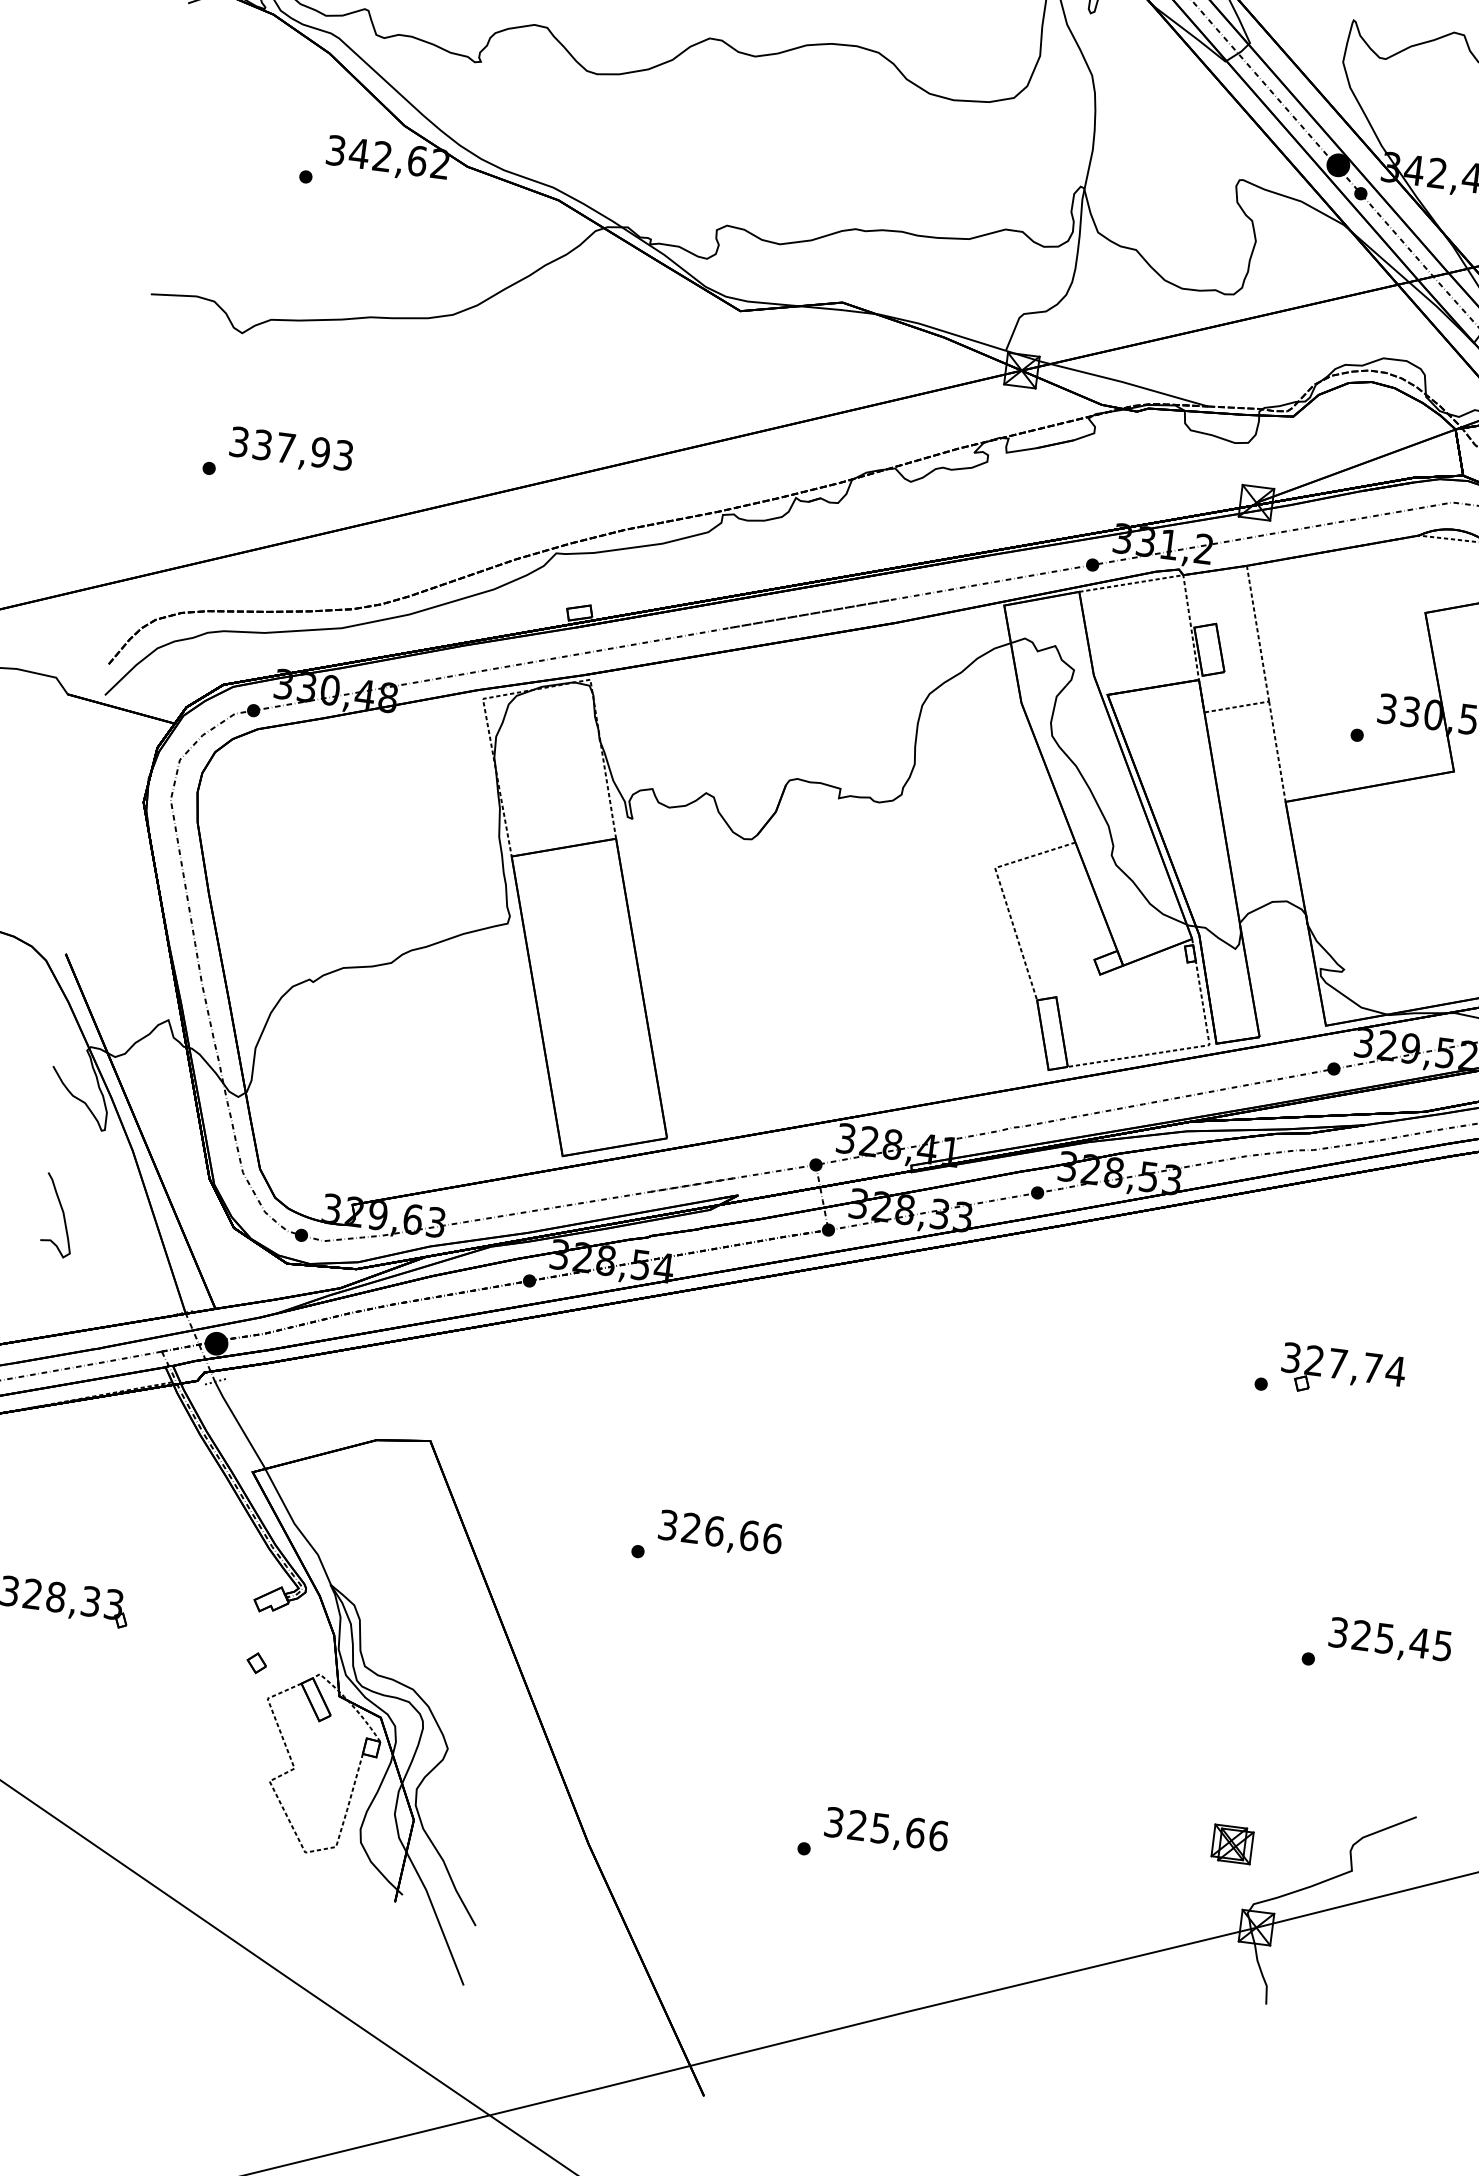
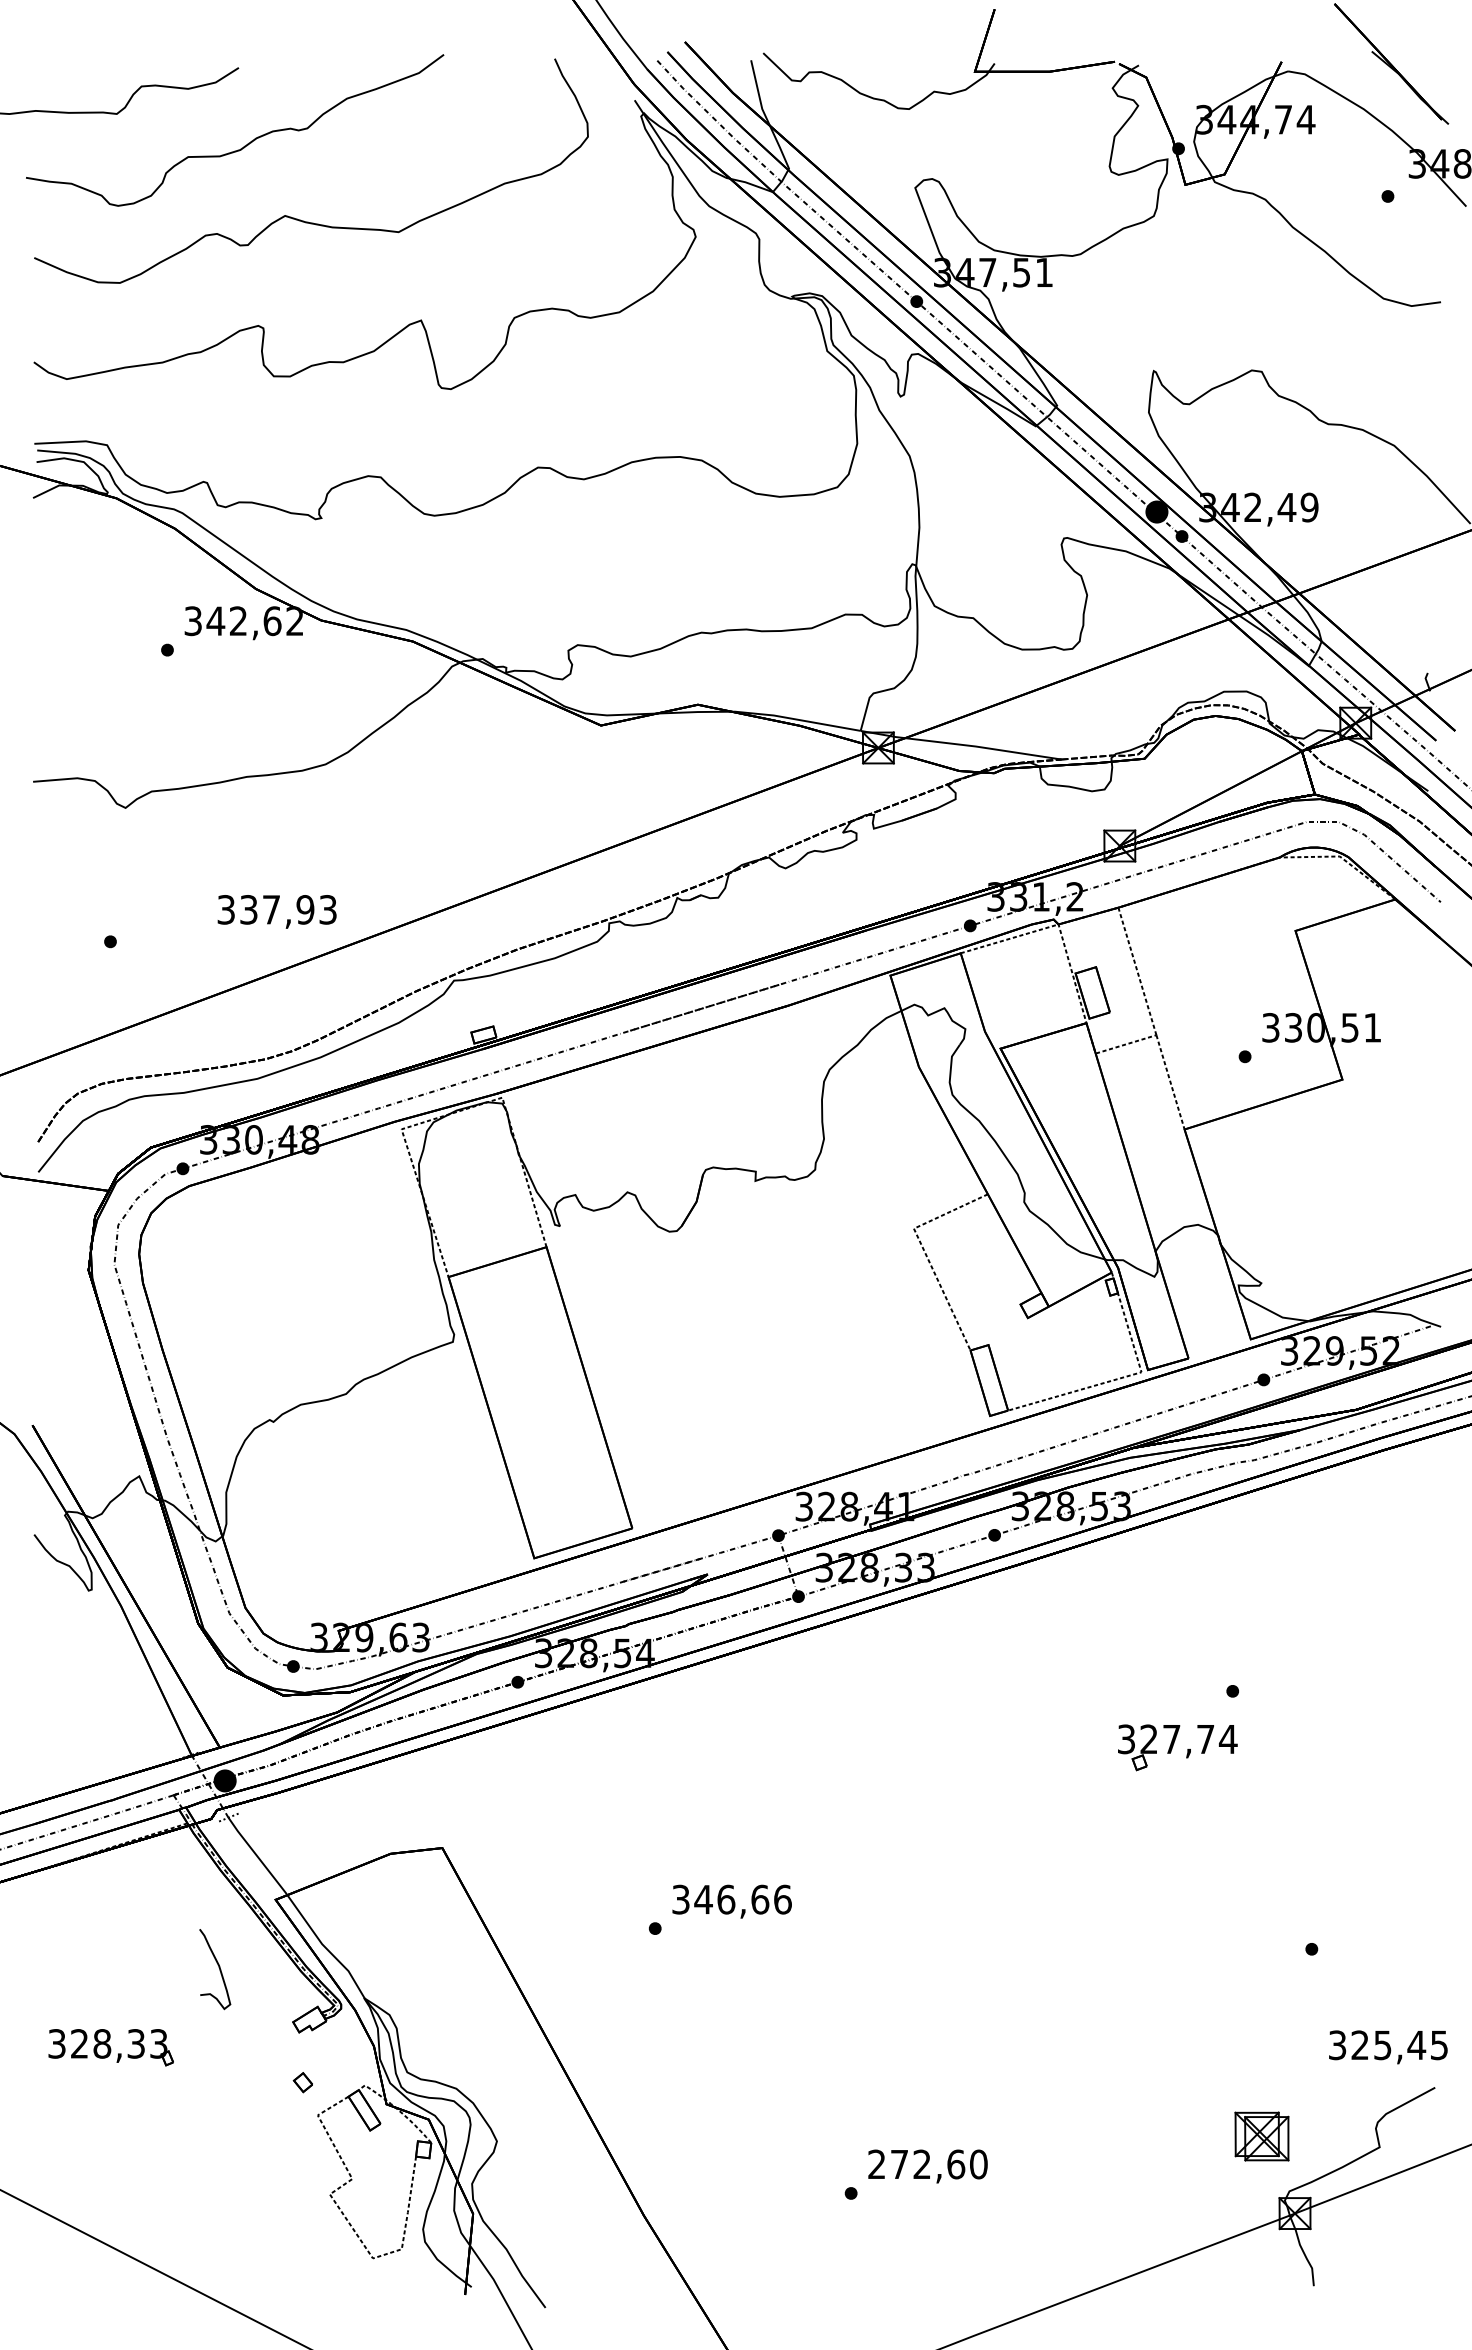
text: (290, 450) -> (276, 911), moved
curve: (62, 1214) -> (218, 1967), moved
part: (1342, 1372) -> (1177, 1747), moved
text: (691, 1528) -> (703, 1899), 326,66 -> 346,66
text: (1390, 1641) -> (1388, 2047), moved
text: (886, 1829) -> (927, 2164), 325,66 -> 272,60
part: (1232, 1844) -> (1261, 2136), size x1.4

